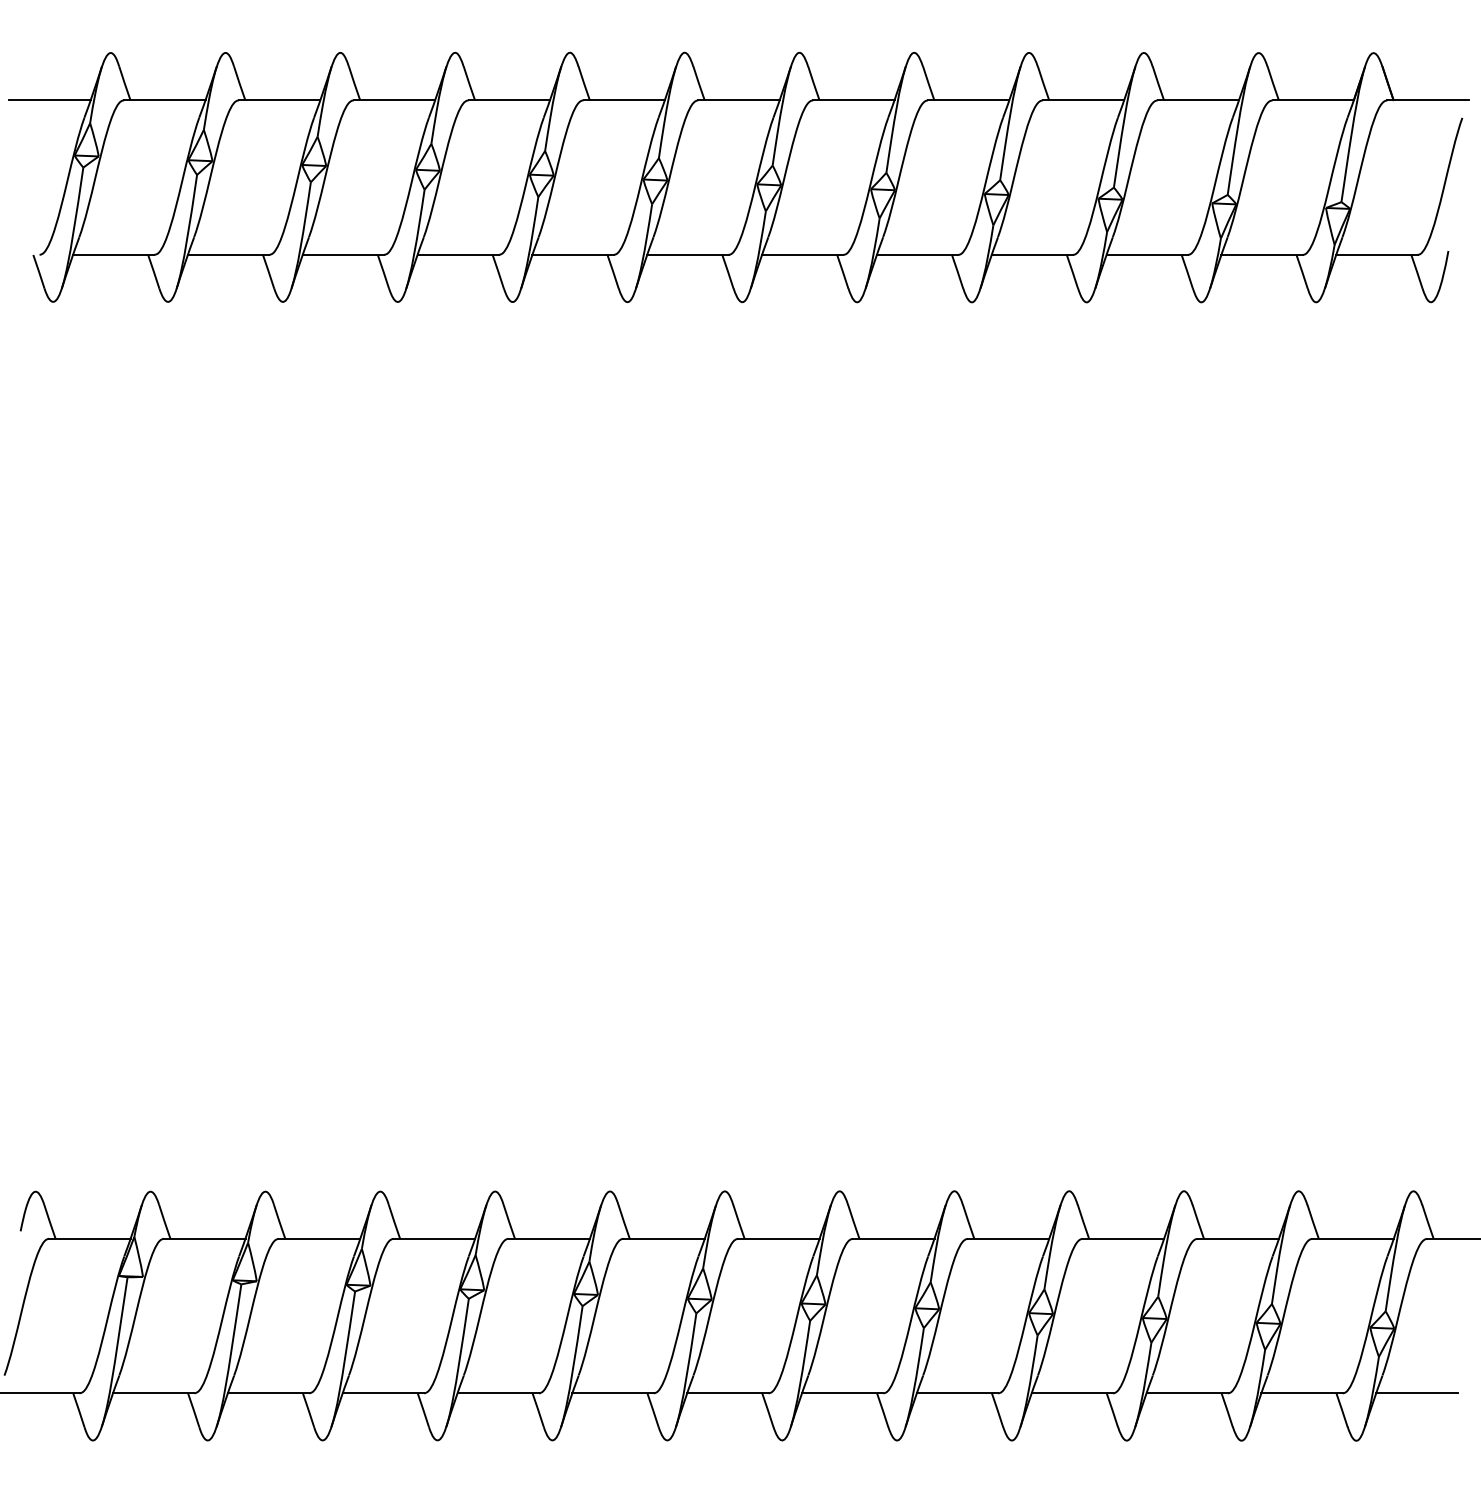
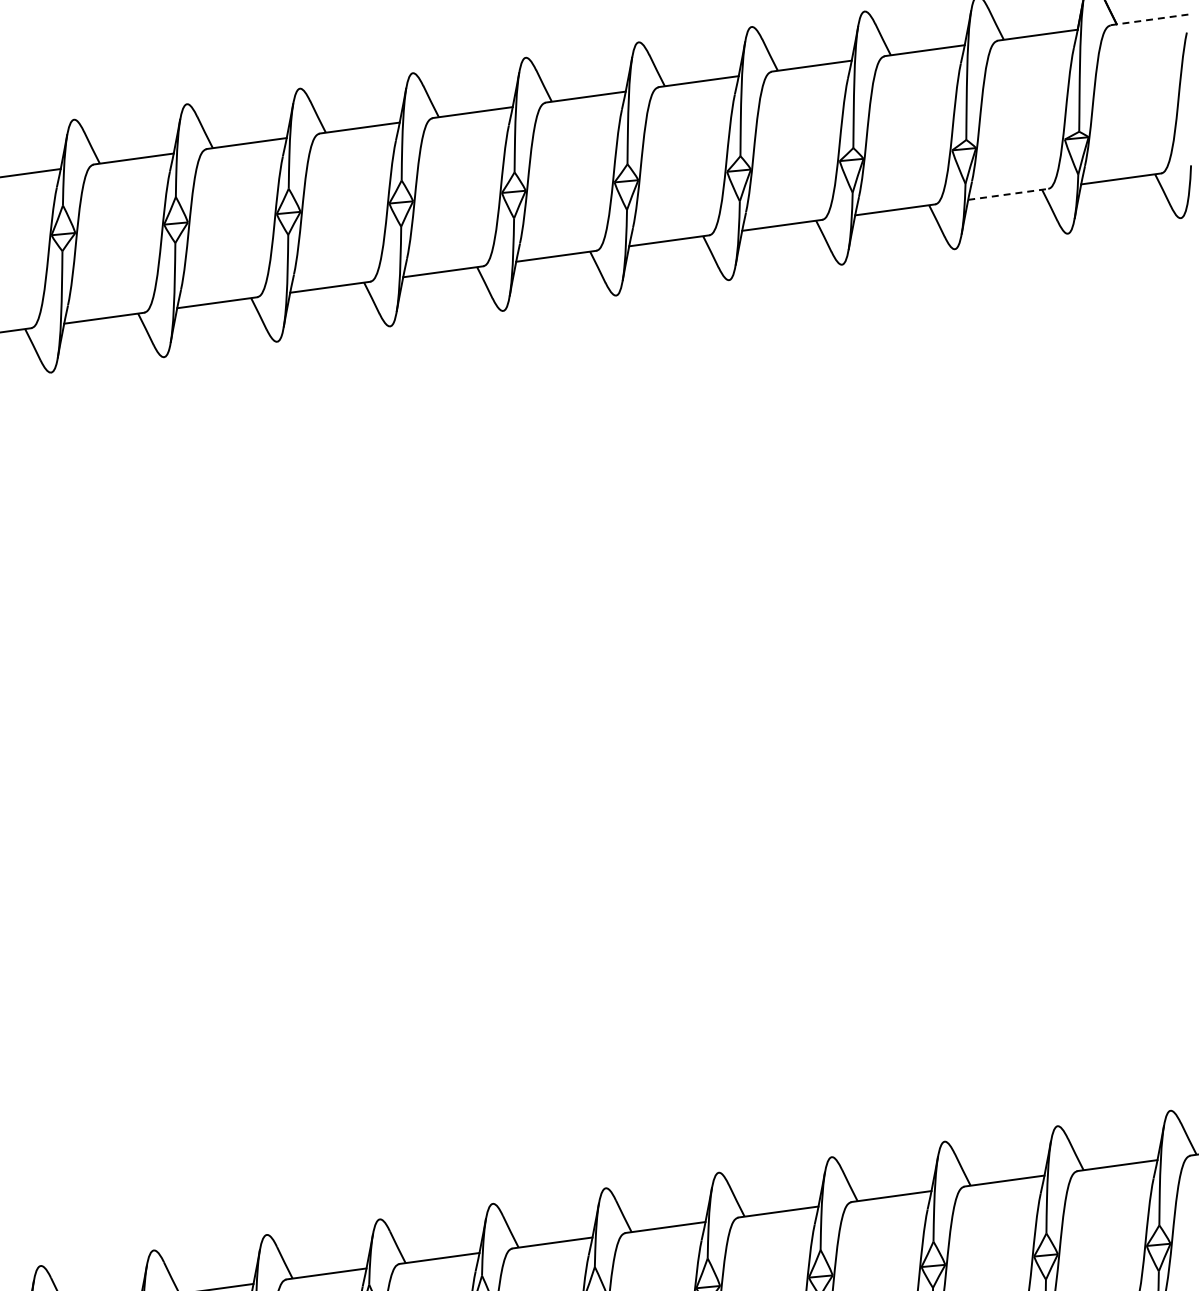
line: (1428, 100) -> (1151, 19), solid -> dashed
line: (1262, 254) -> (1008, 193), solid -> dashed

